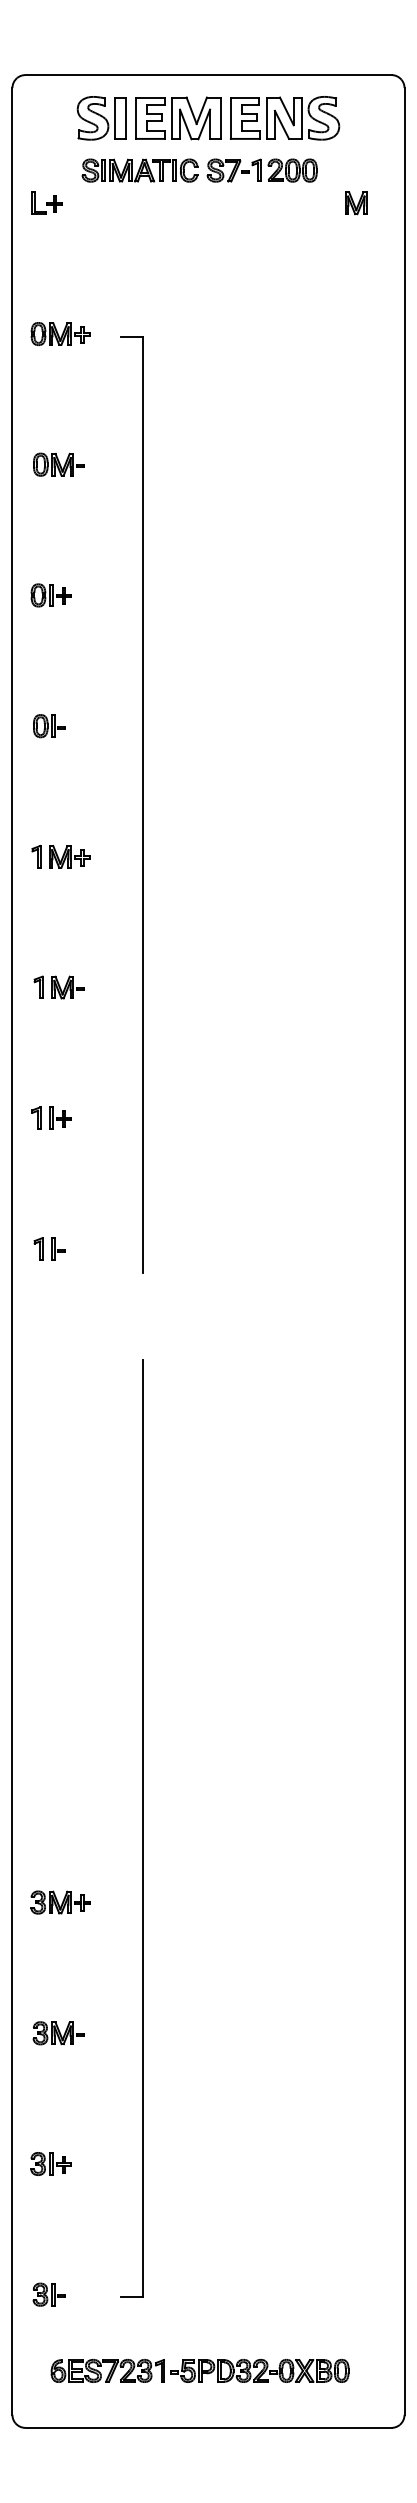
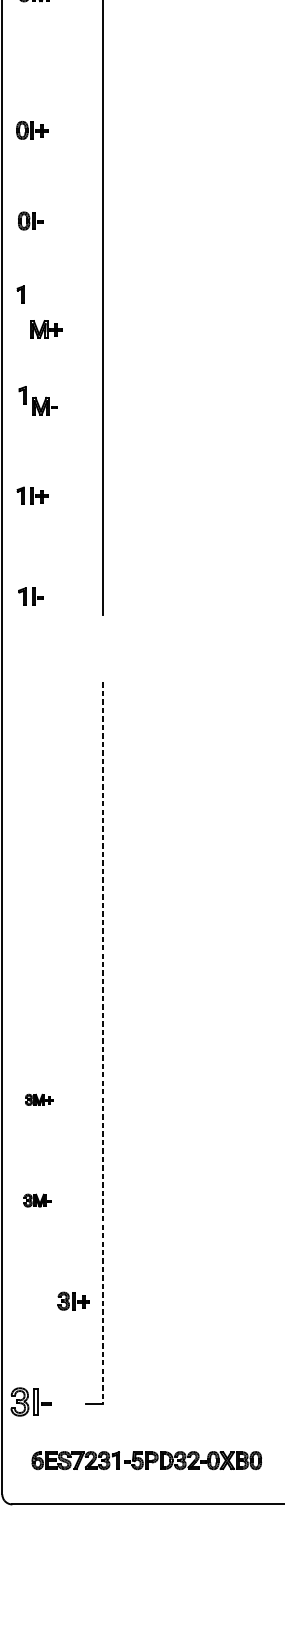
part: (50, 595) -> (31, 130), moved
part: (49, 726) -> (30, 221), moved
part: (69, 856) -> (46, 329), moved
part: (67, 987) -> (44, 406), moved
line: (143, 1829) -> (103, 1043), solid -> dashed
part: (60, 1902) -> (39, 1099), size x0.6
part: (58, 2033) -> (37, 1200), size x0.7
part: (50, 2163) -> (73, 1300), moved
part: (48, 2294) -> (30, 1401), size x1.6

